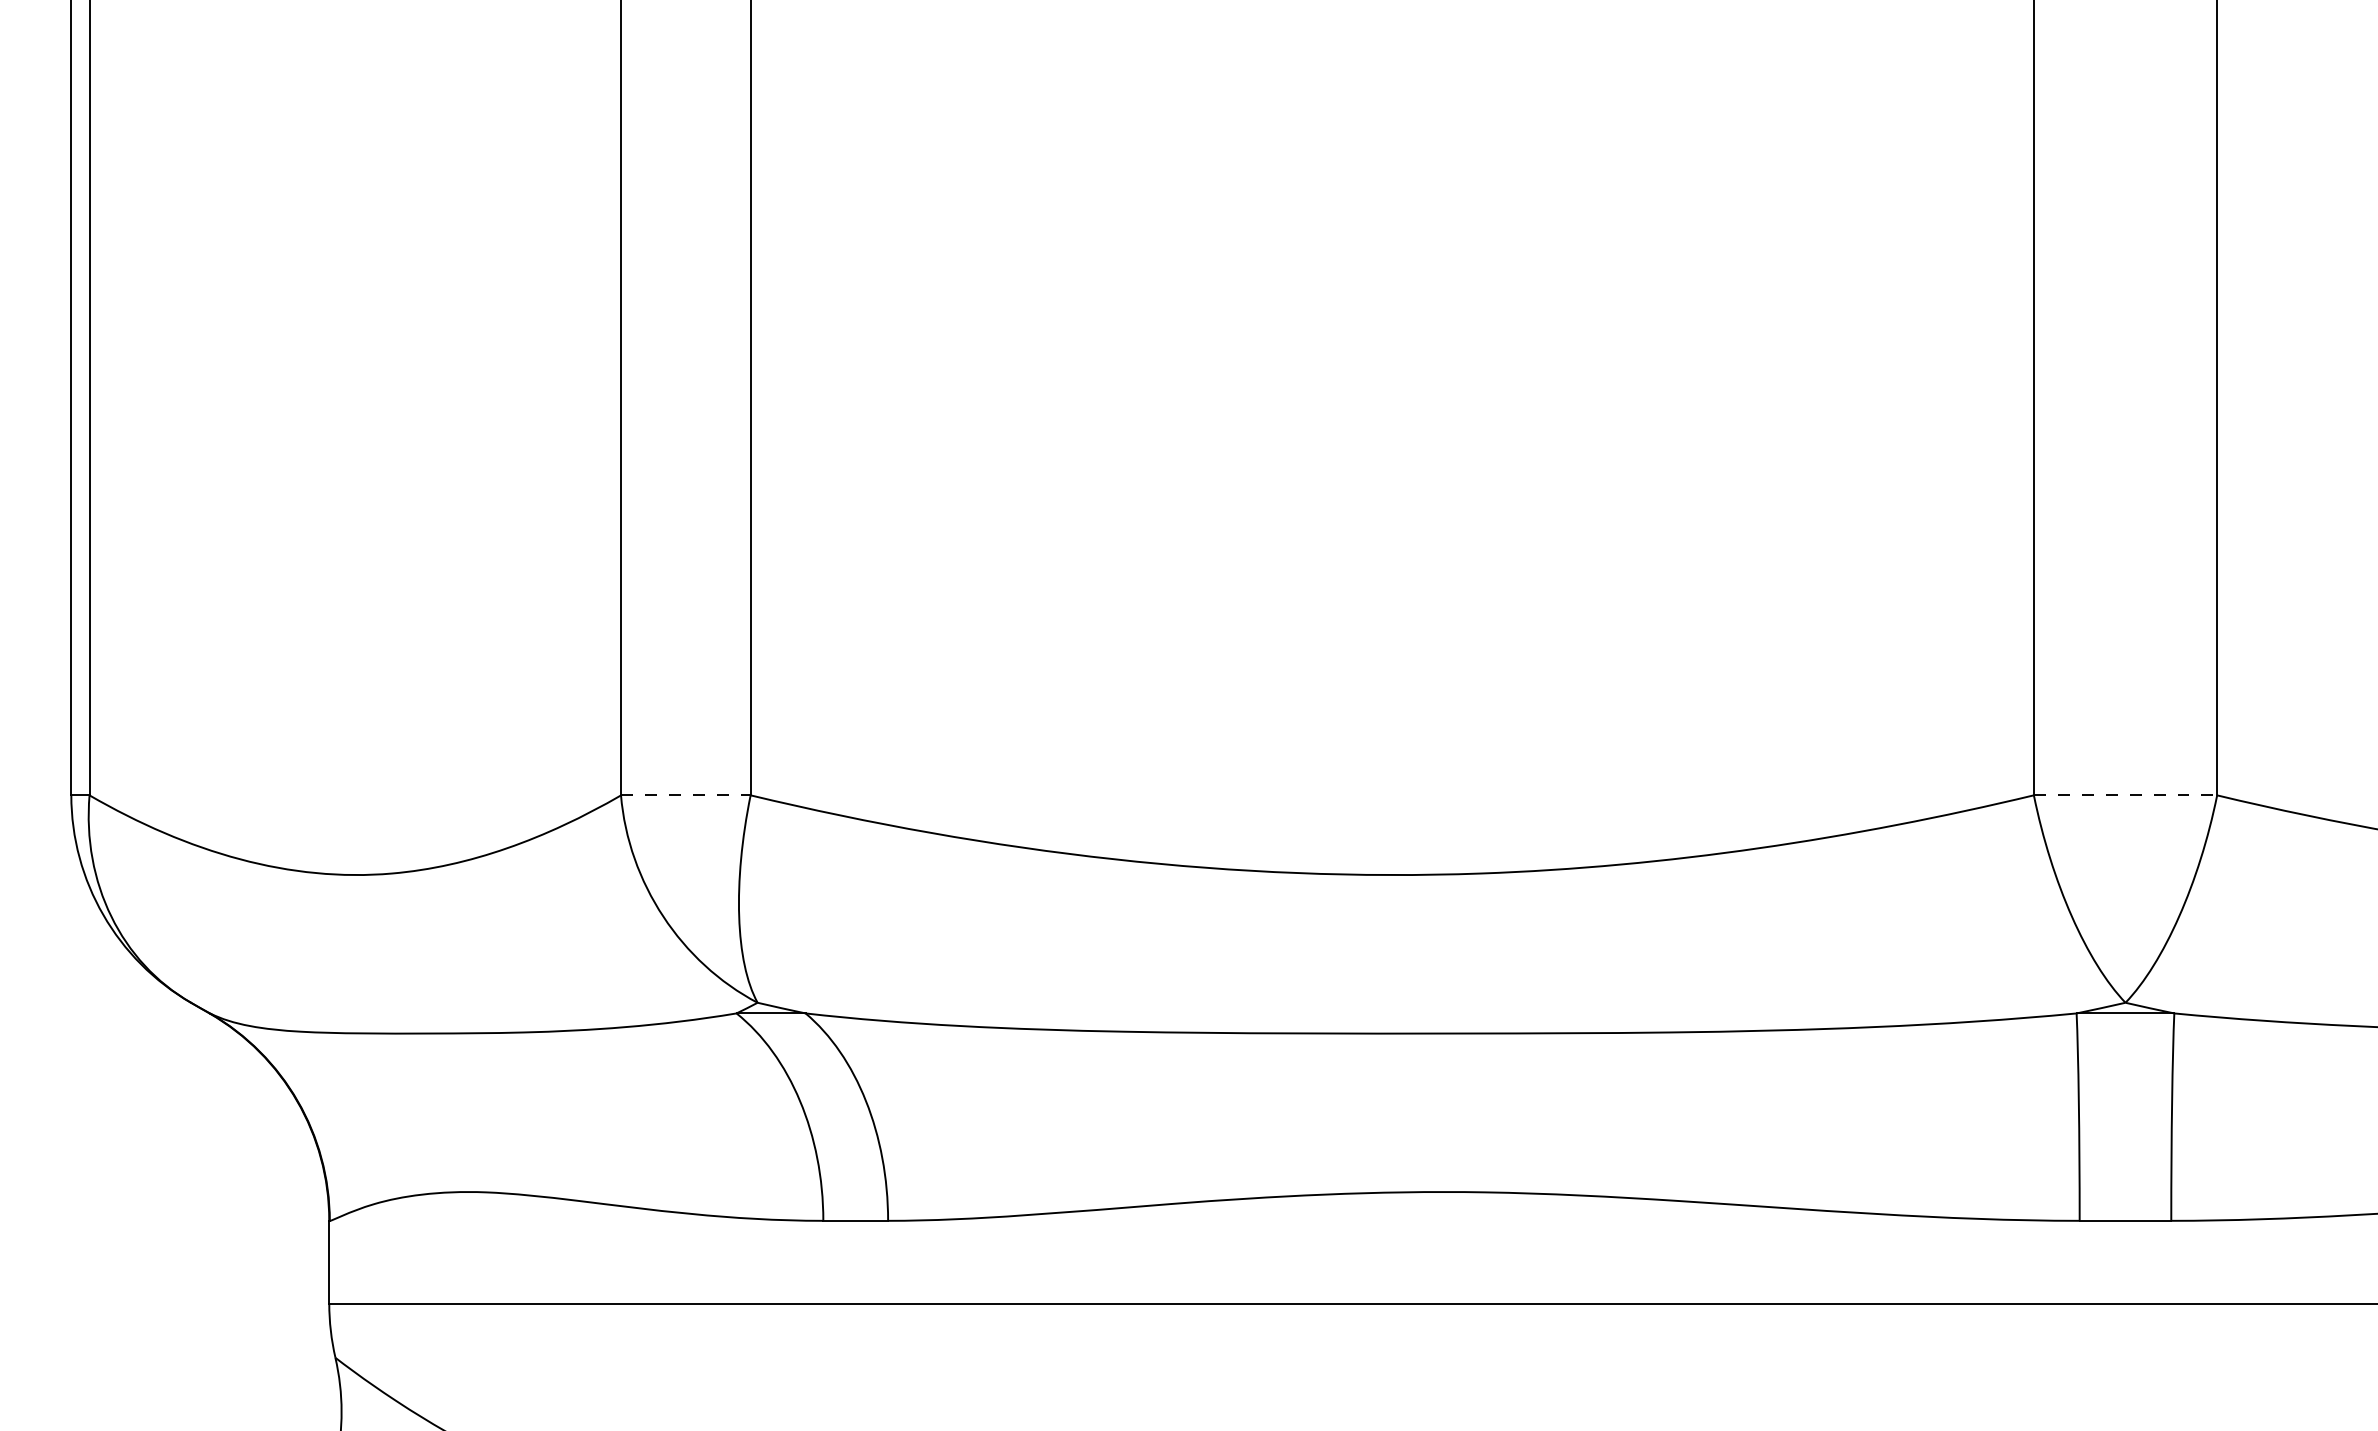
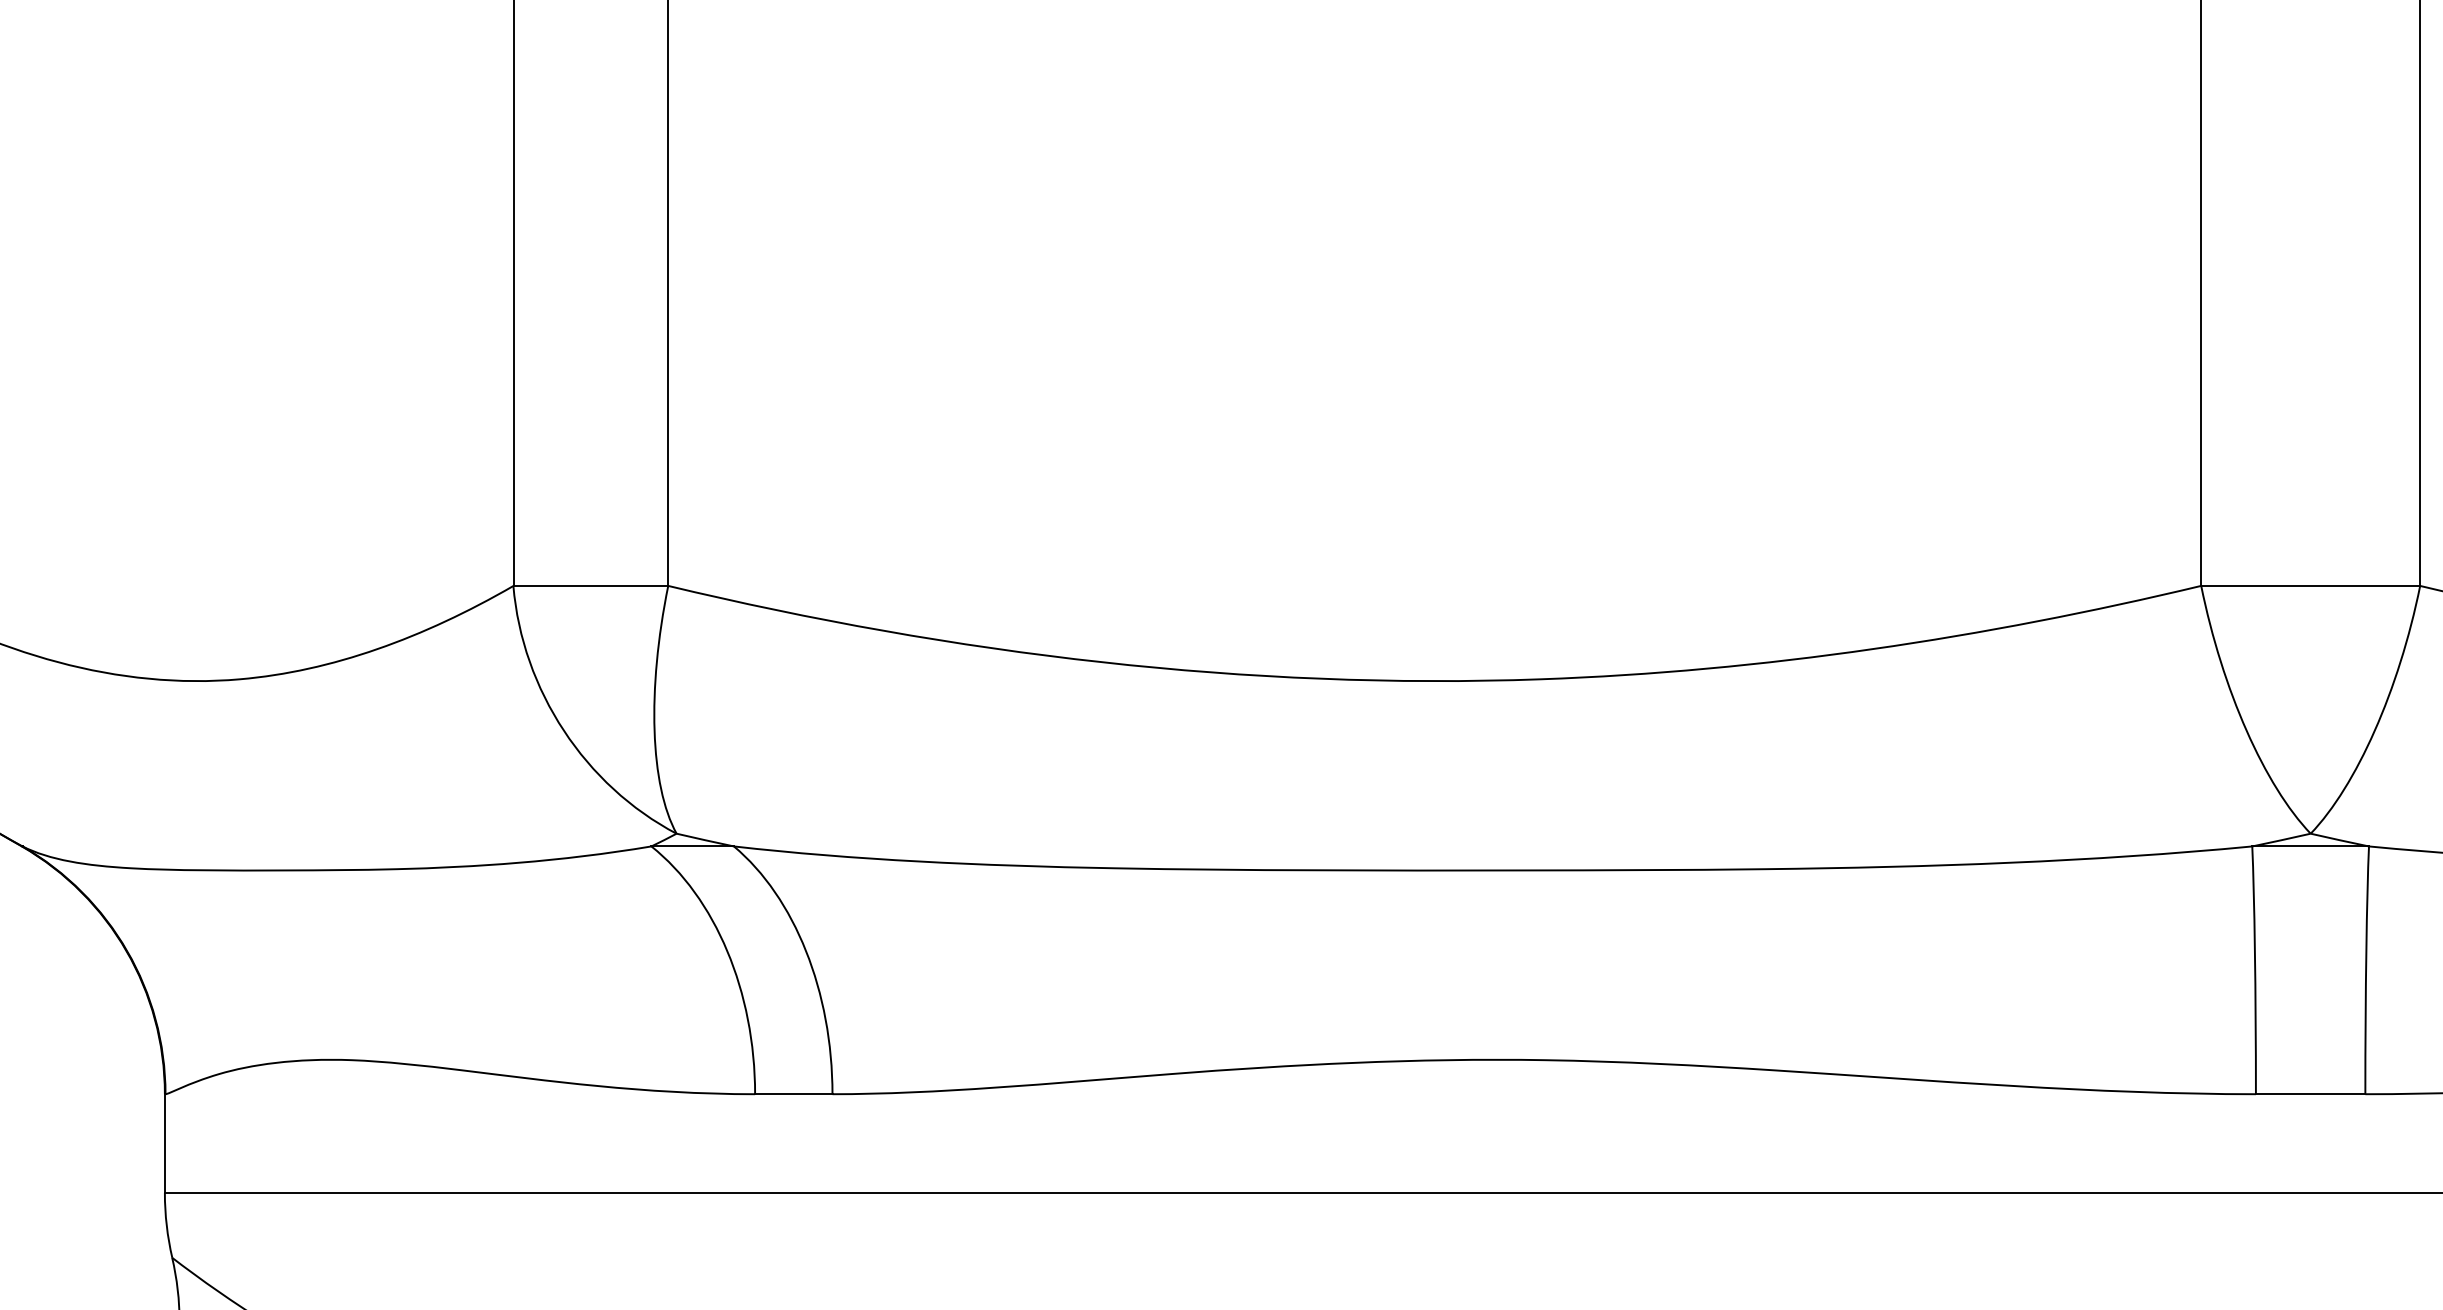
line: (685, 795) -> (590, 586), dashed -> solid
line: (2125, 795) -> (2310, 586), dashed -> solid

